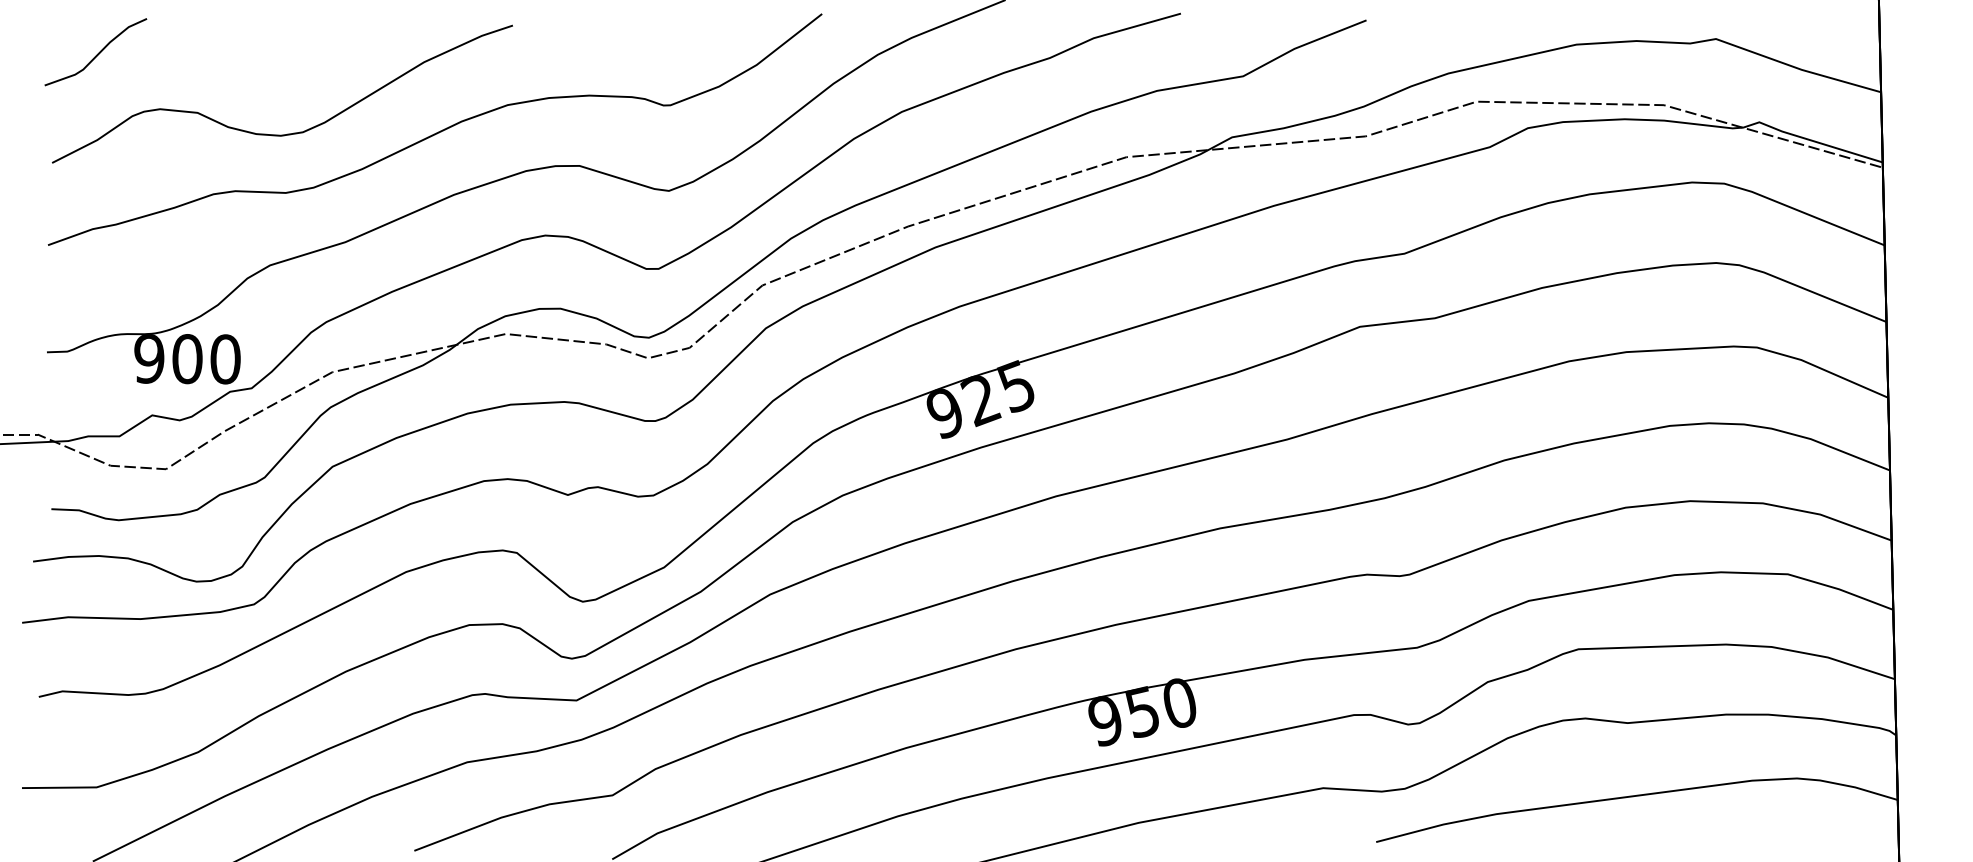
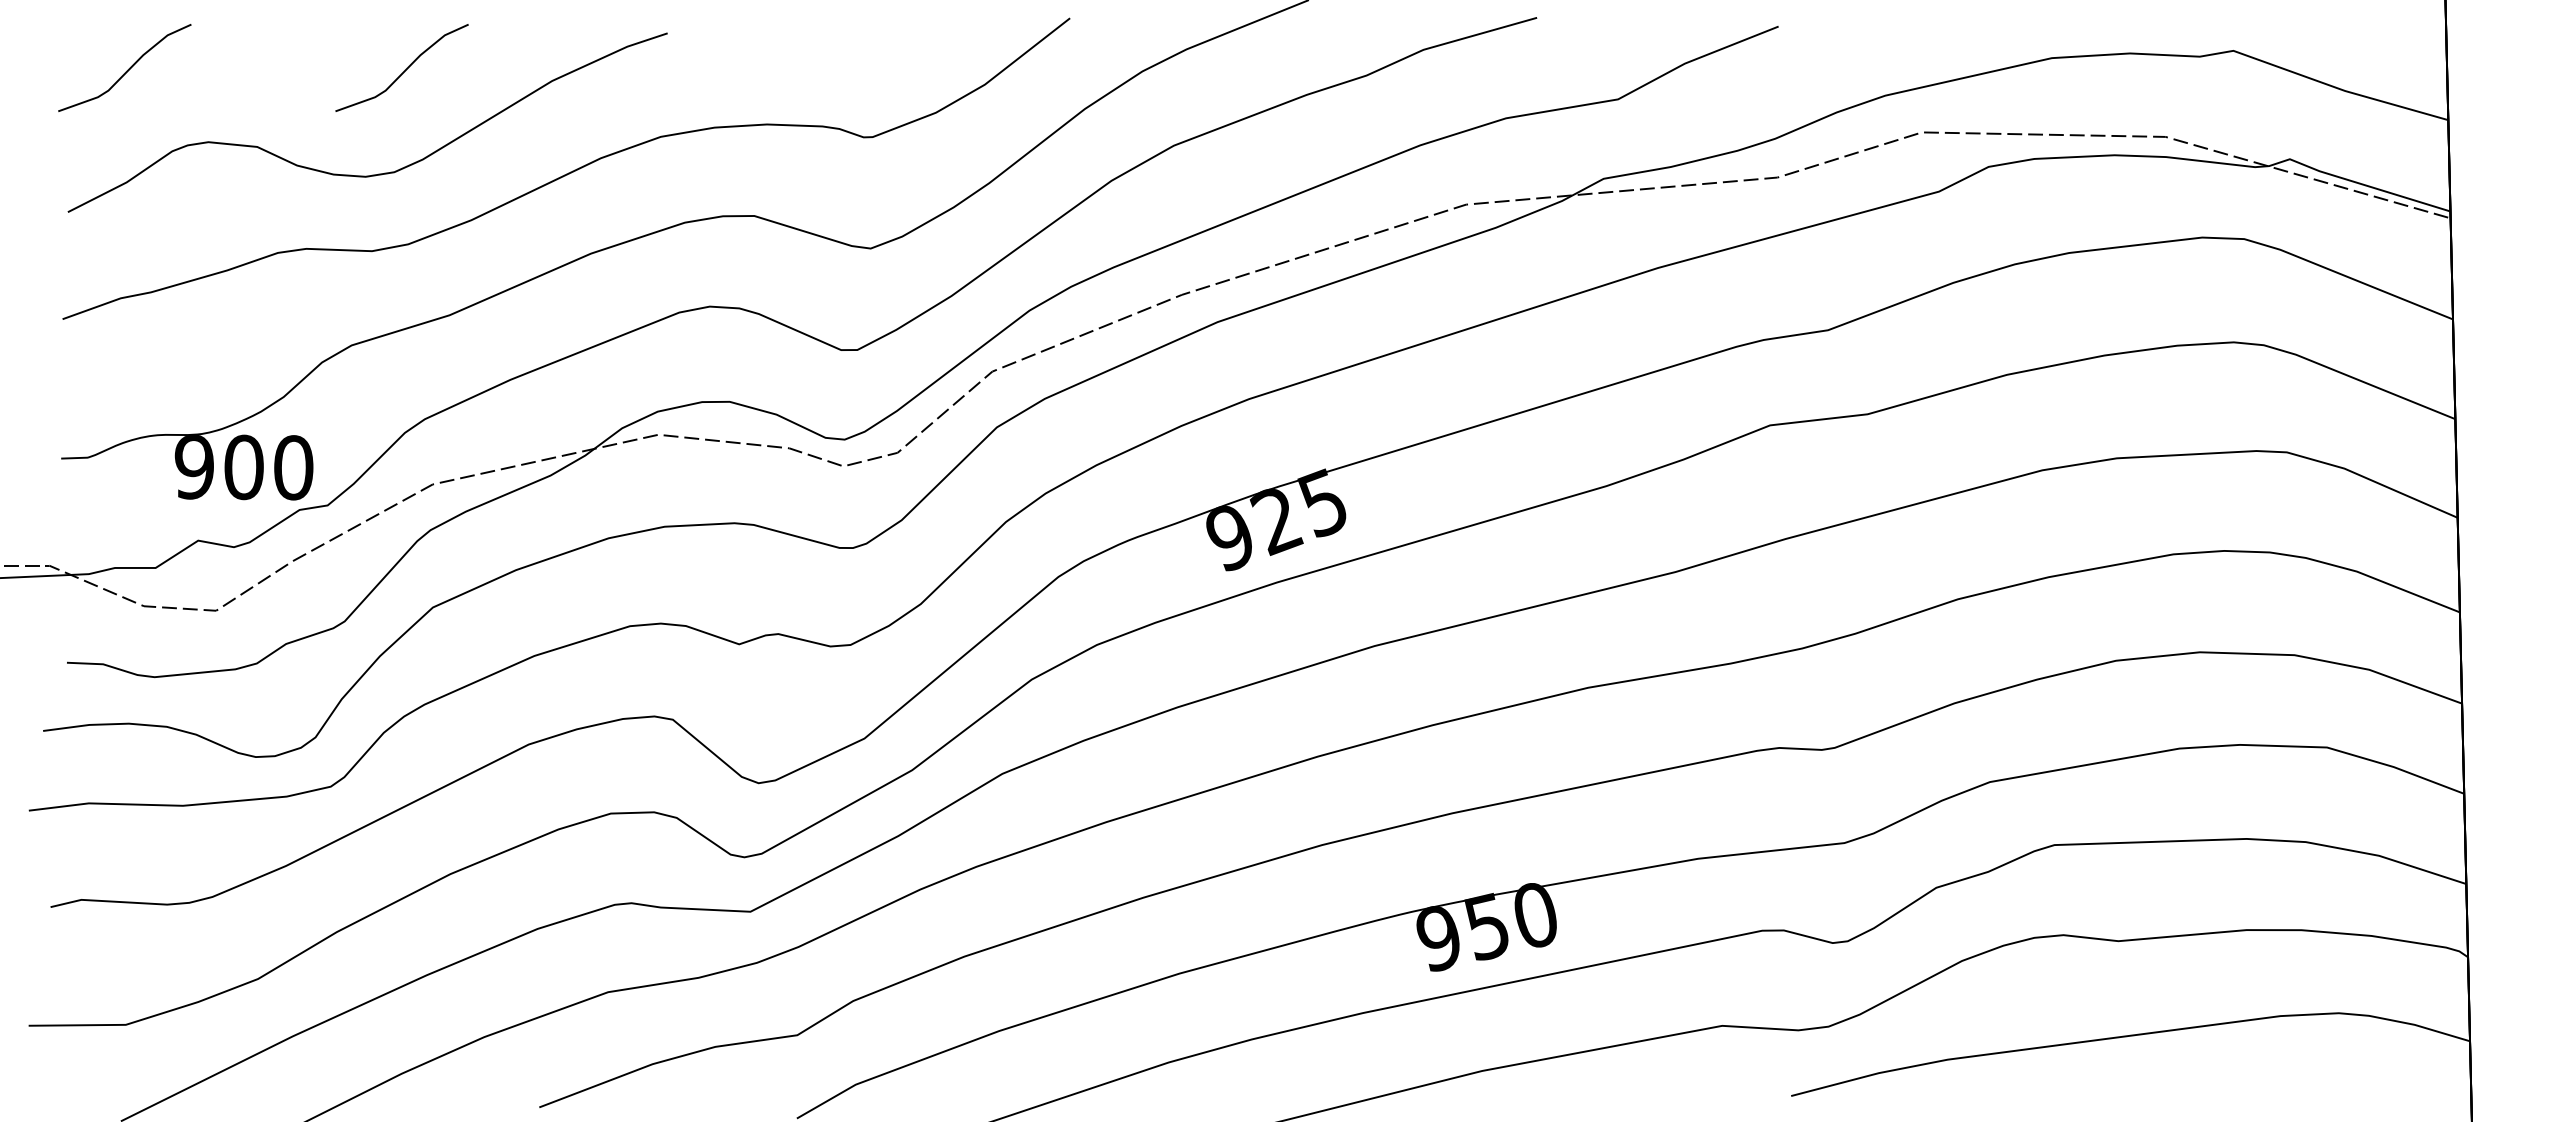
curve: (310, 53) -> (404, 69), added

